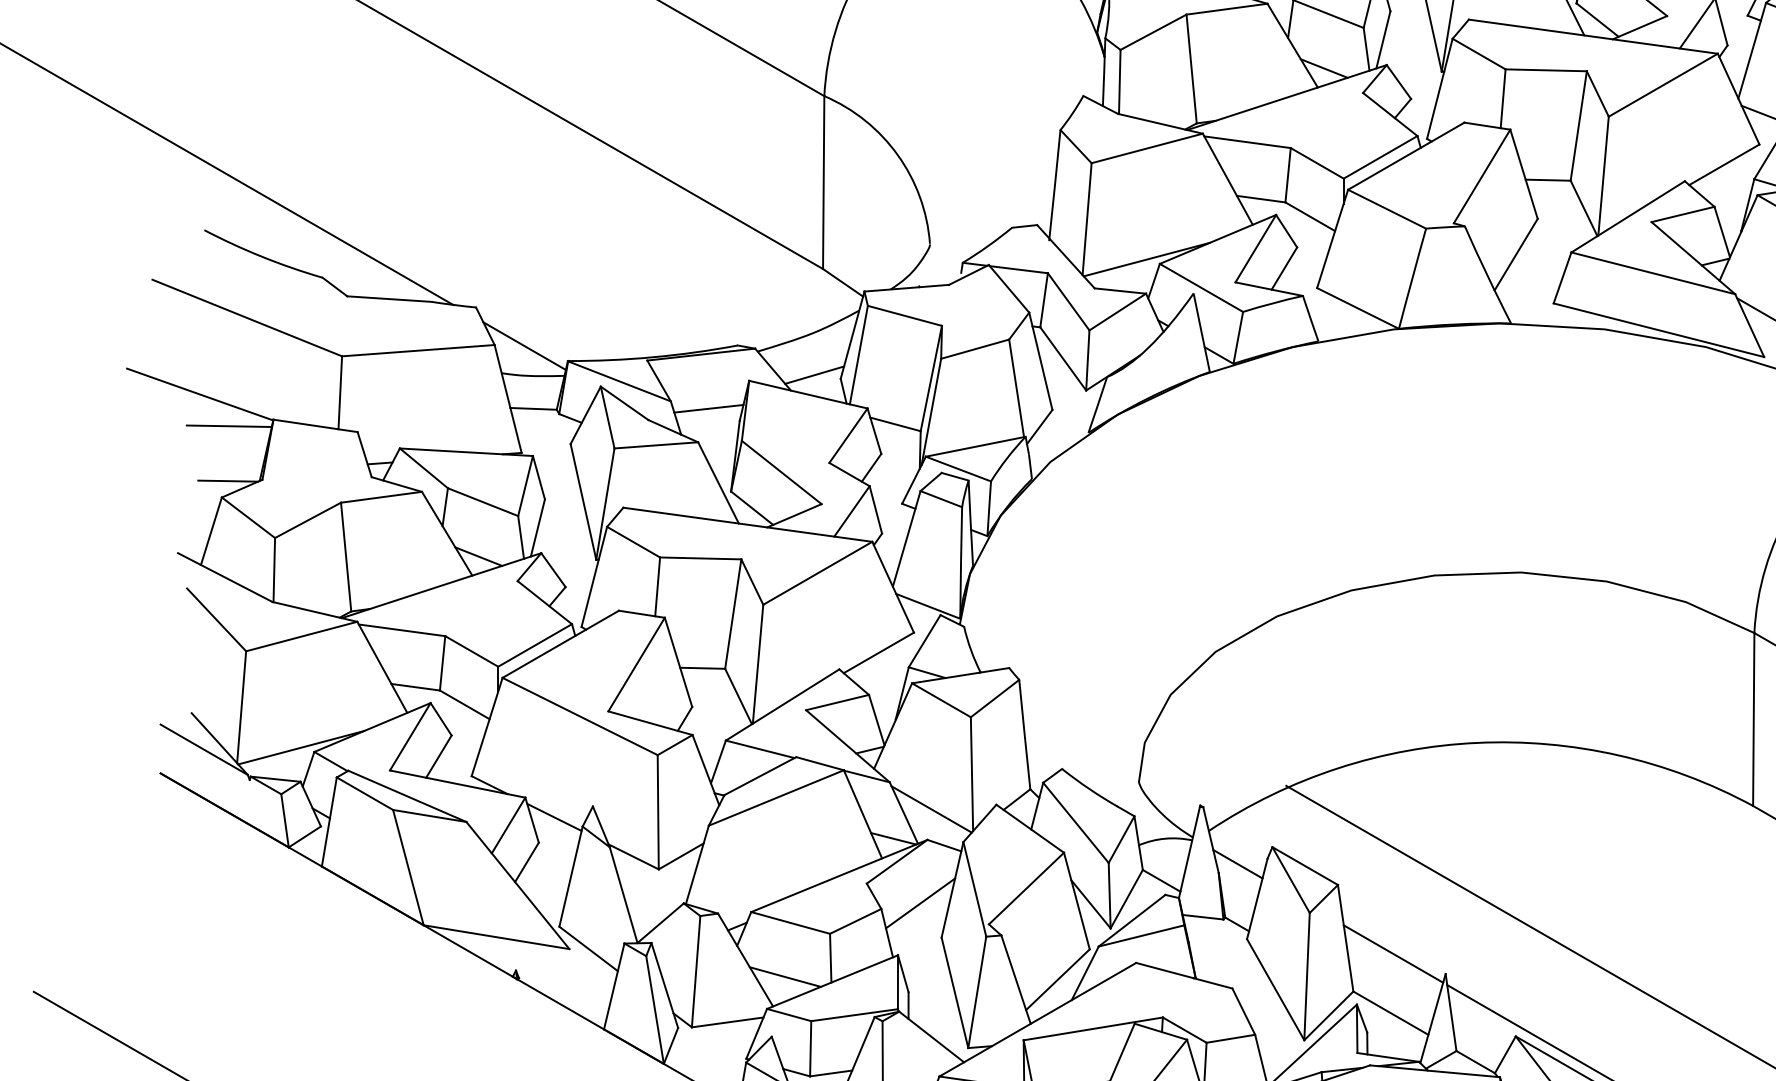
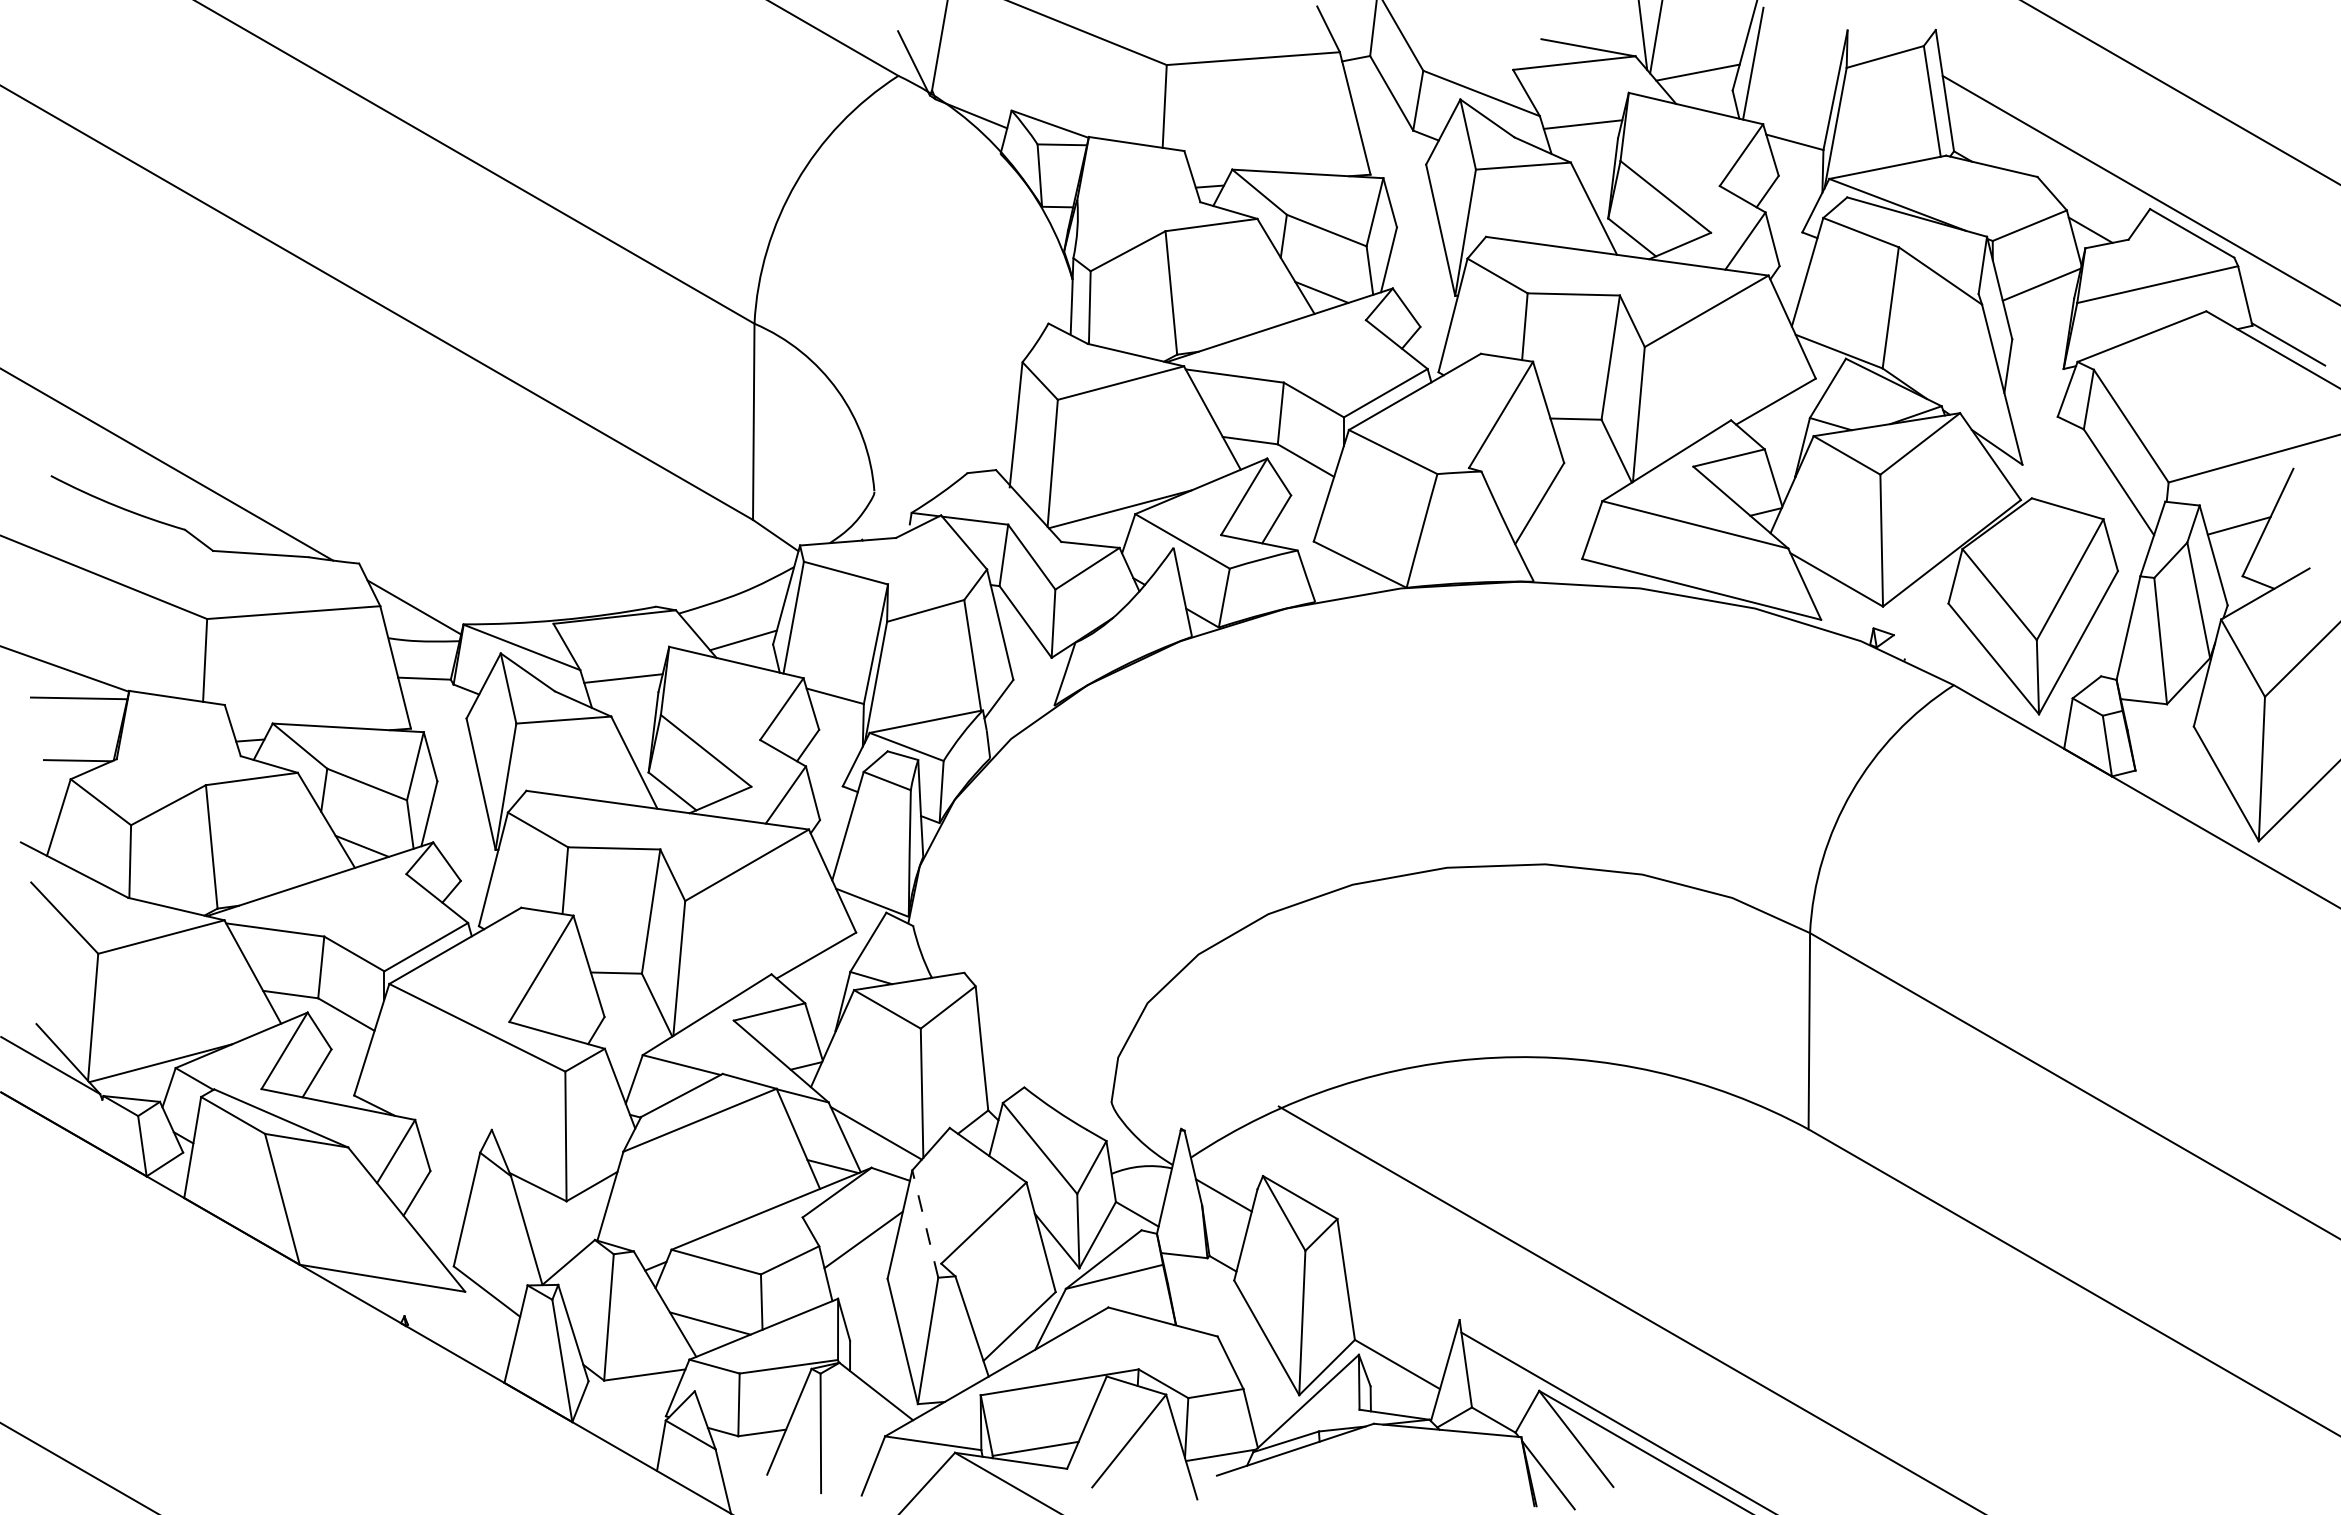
line: (554, 816) -> (448, 1141), removed
line: (975, 888) -> (925, 1223), solid -> dashed
line: (1393, 953) -> (1400, 1296), removed

